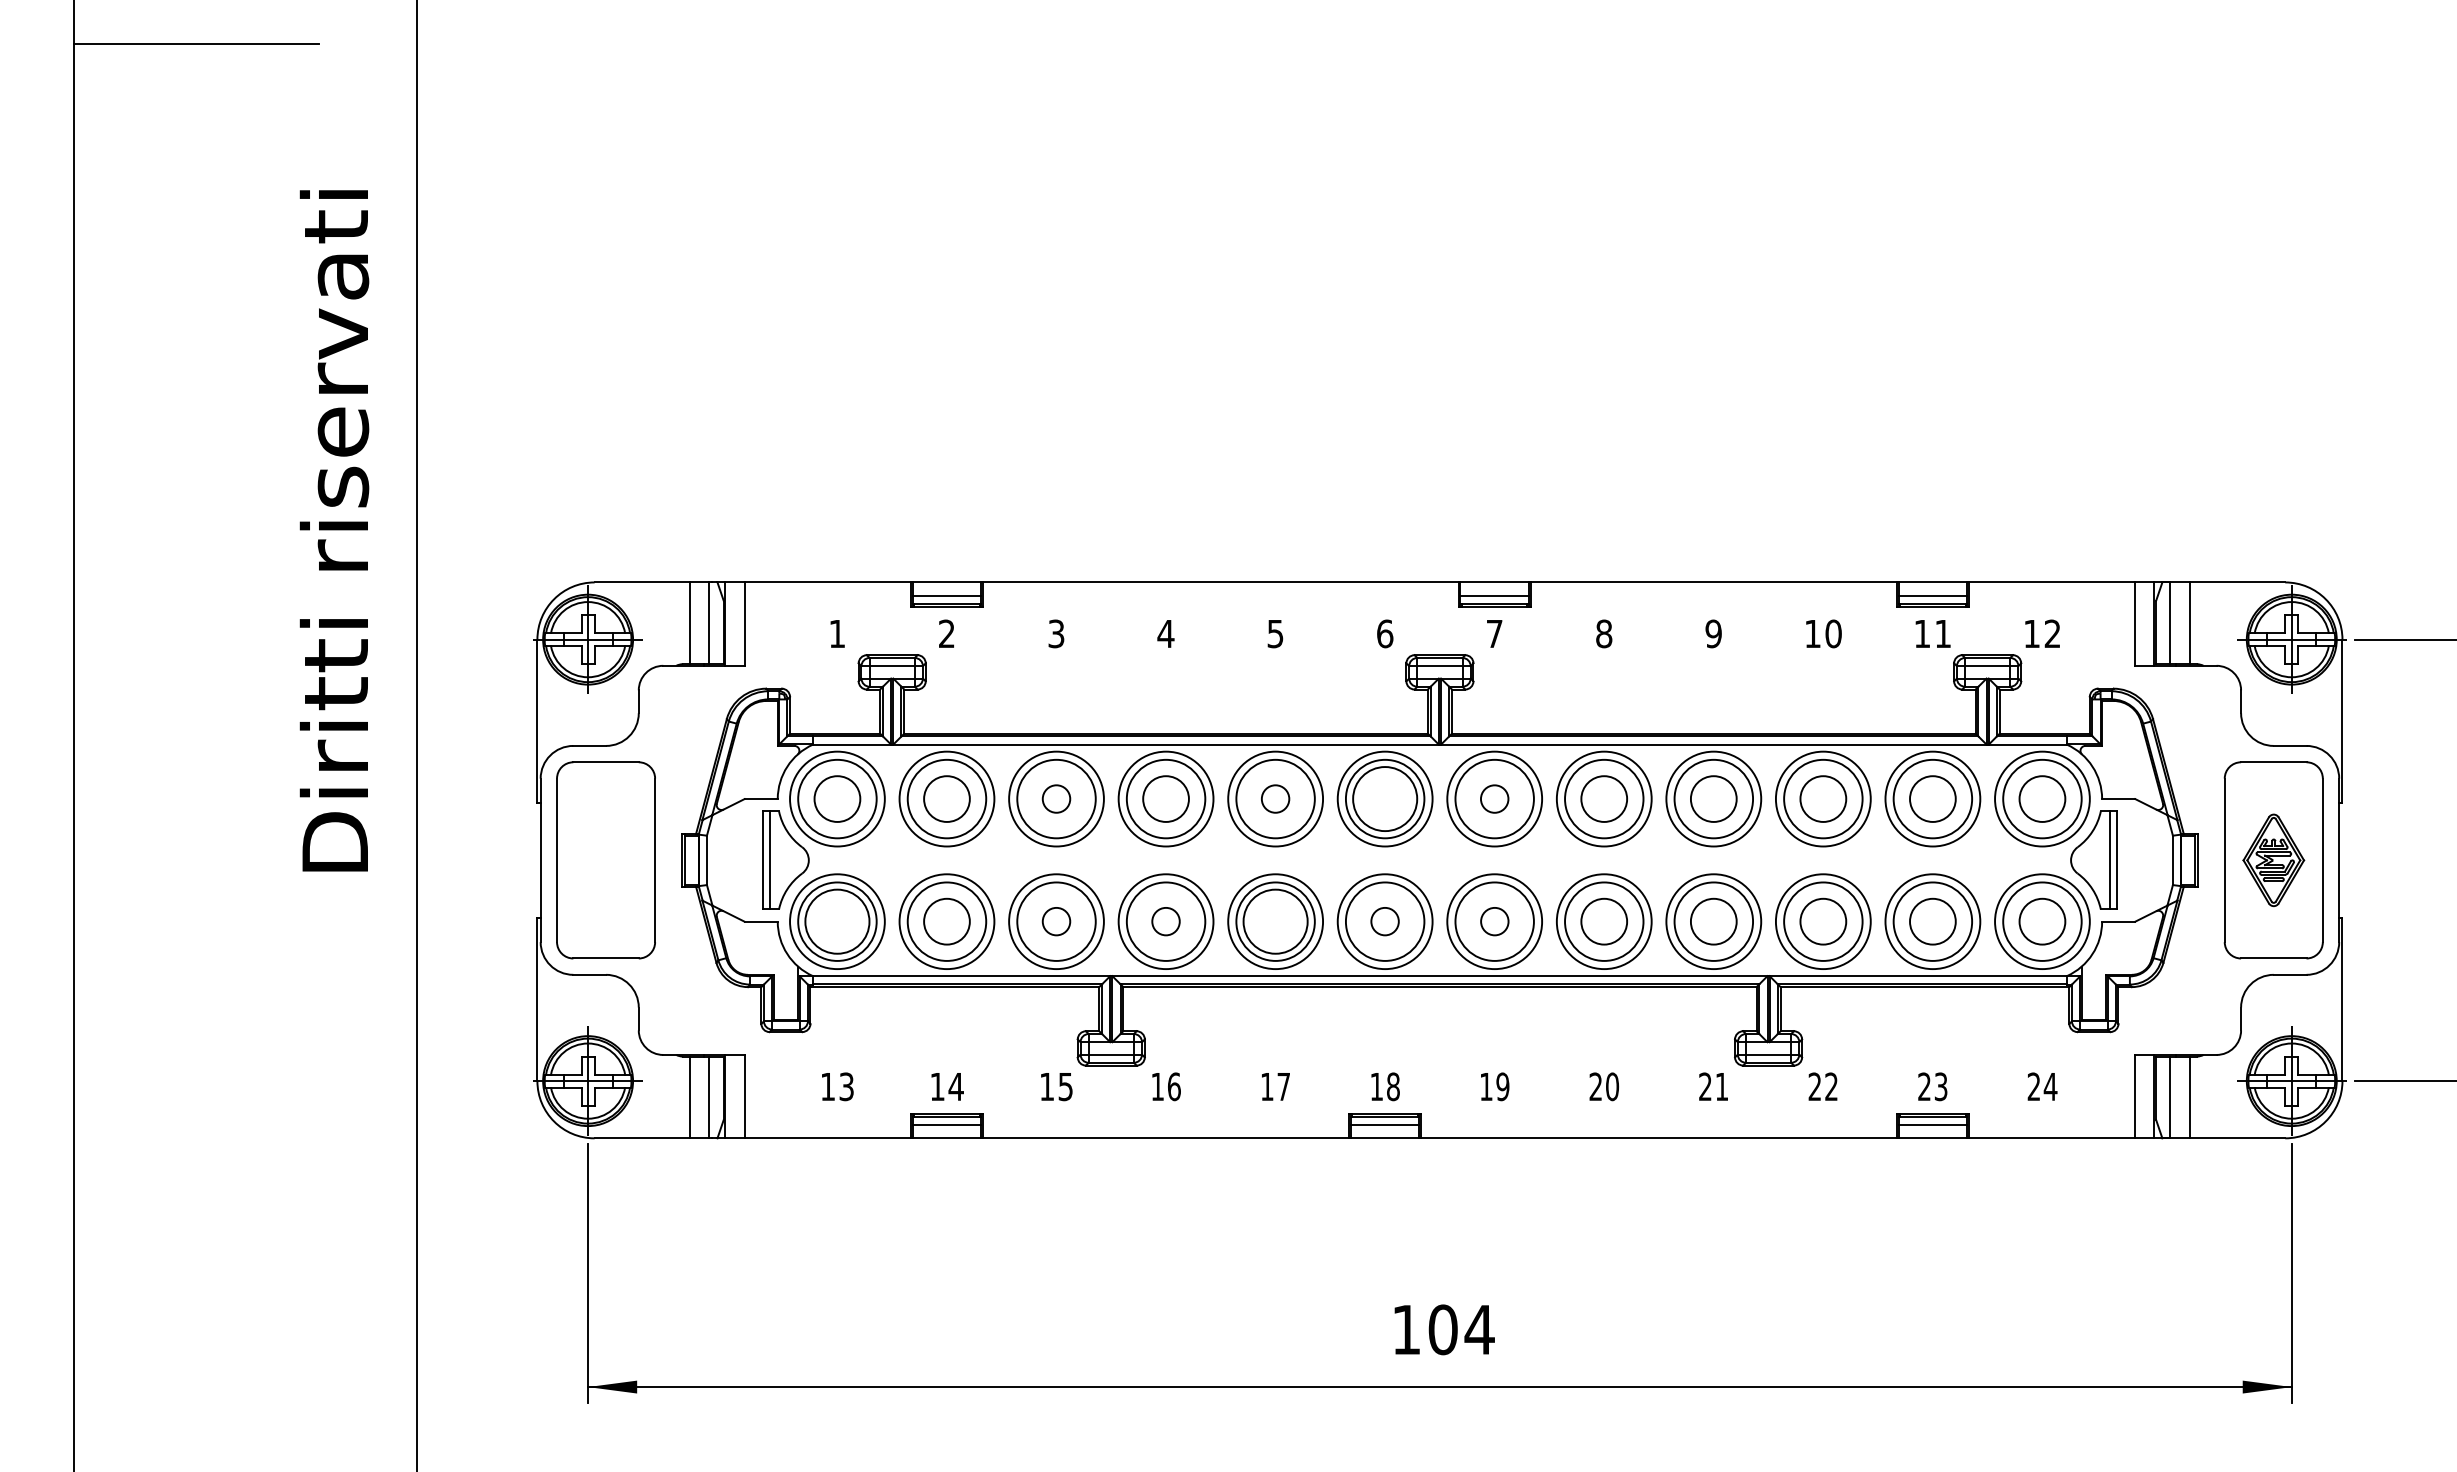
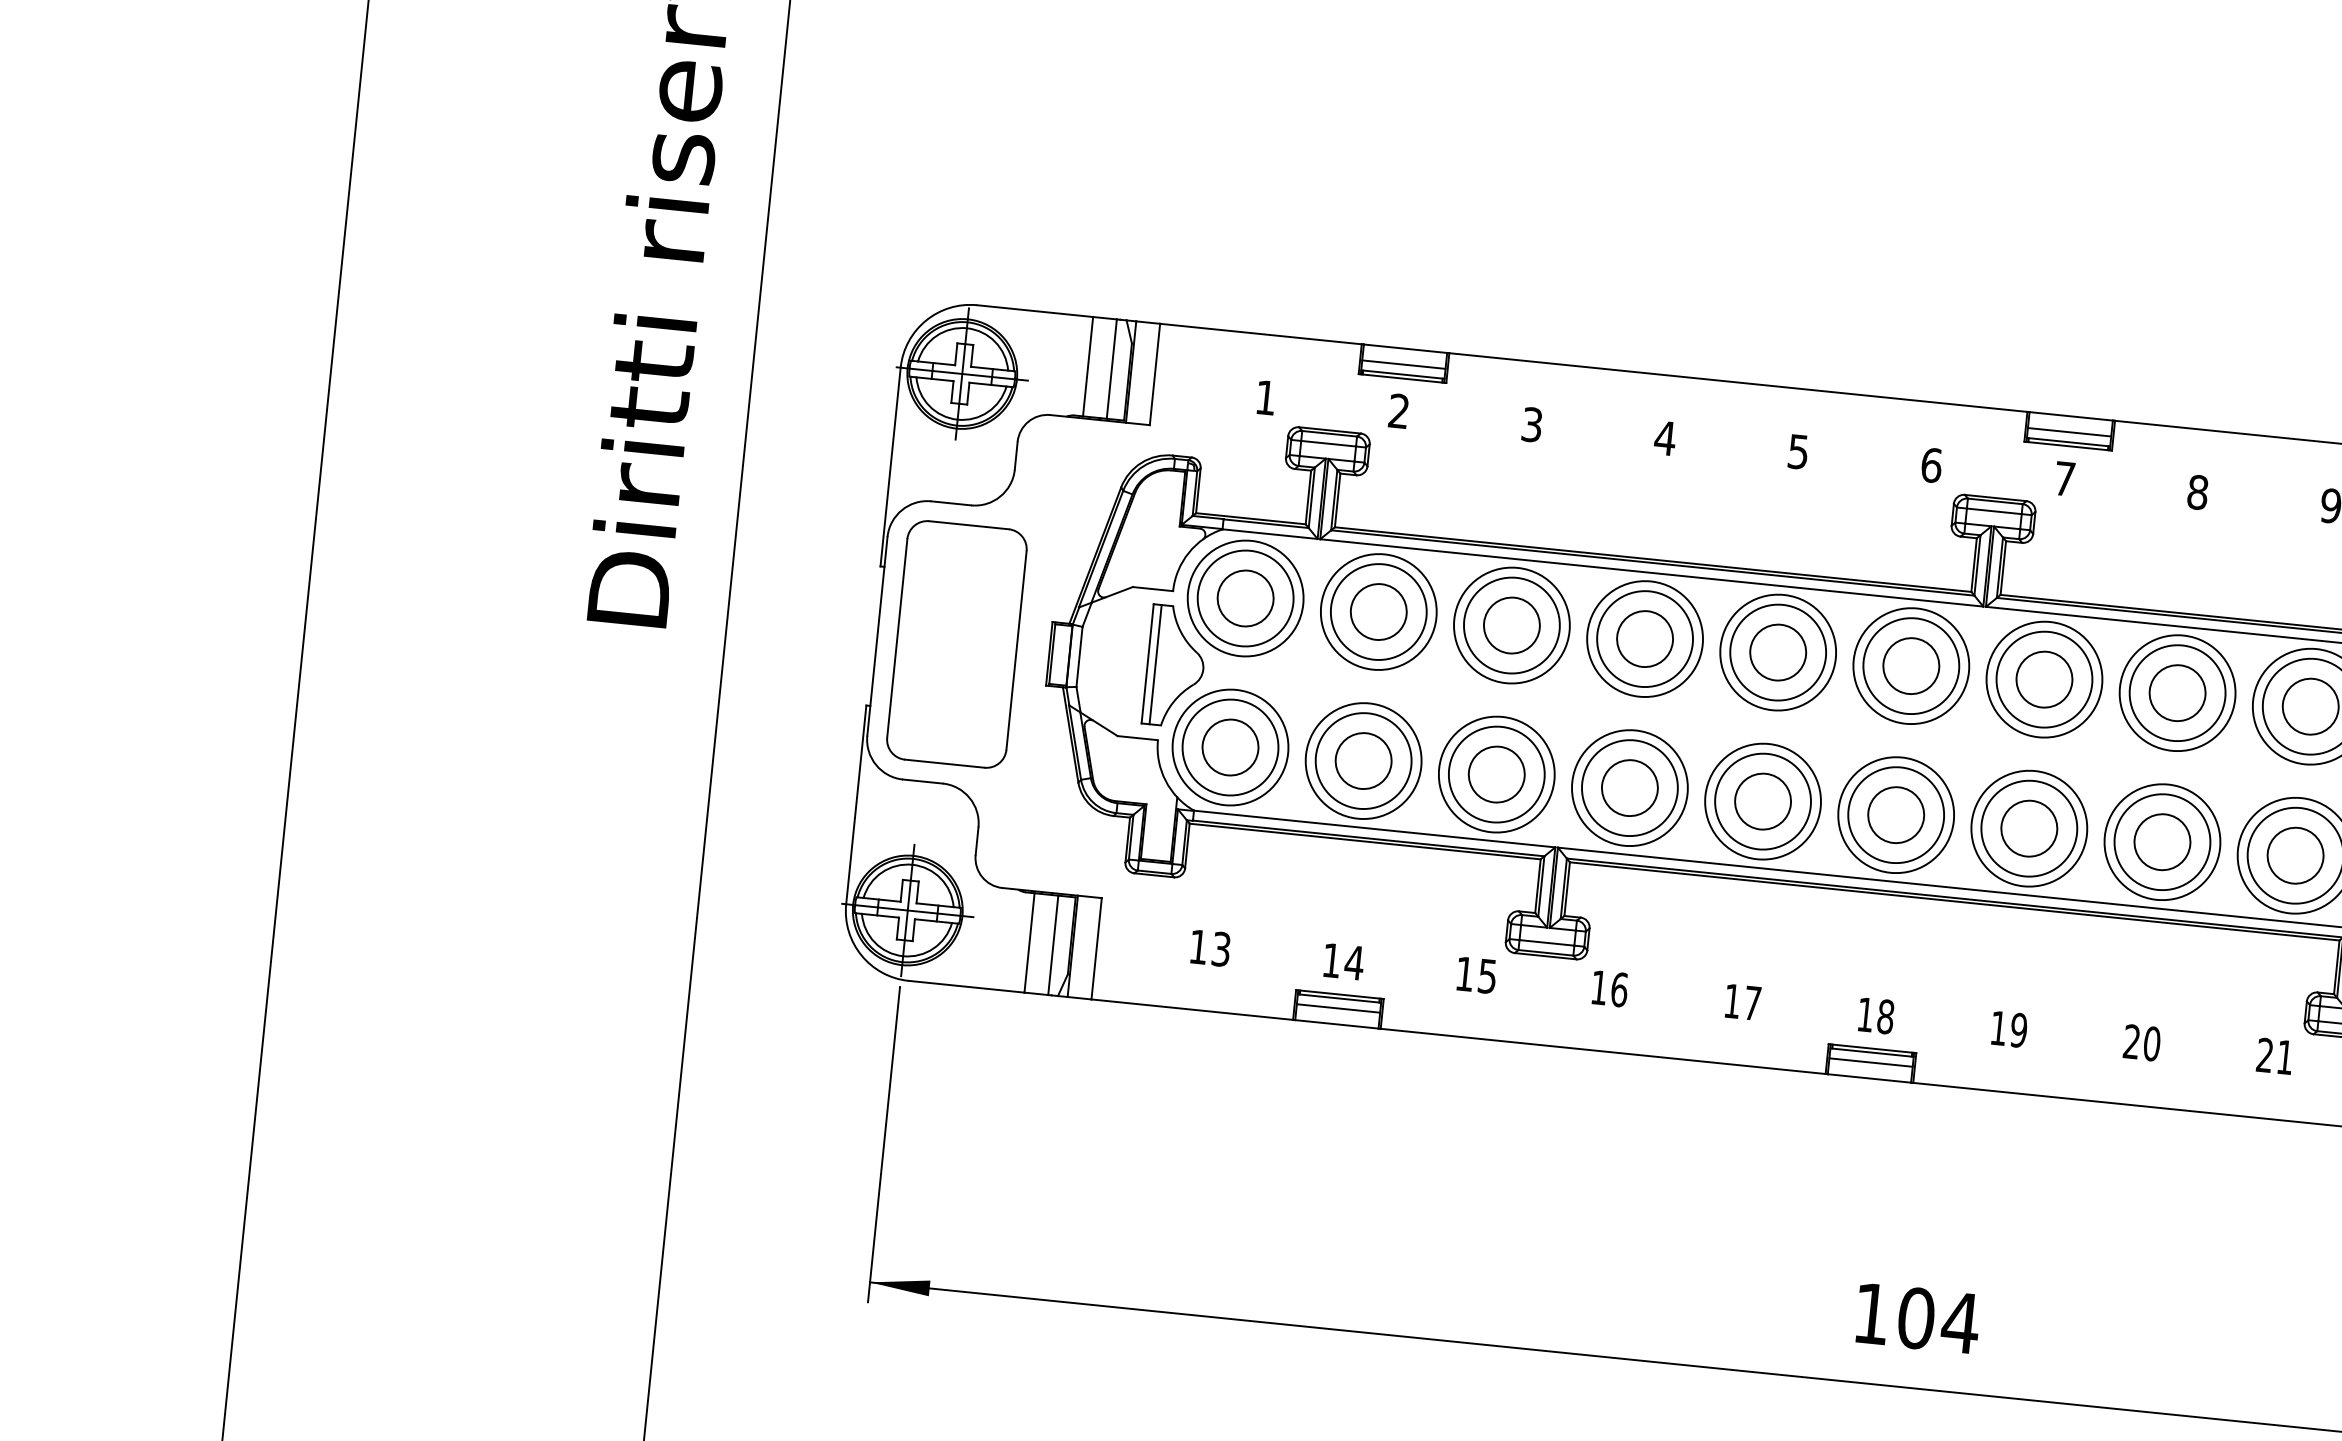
circle: (1056, 798) -> (1511, 624), size x1.67
circle: (1275, 798) -> (1778, 651), size x1.67
circle: (1385, 798) -> (1911, 665), size x0.71
circle: (1494, 798) -> (2044, 678), size x1.67
circle: (837, 921) -> (1230, 747), size x0.71
circle: (1056, 921) -> (1496, 774), size x1.67
circle: (1165, 921) -> (1629, 787), size x1.67
circle: (1275, 921) -> (1762, 801), size x0.71
circle: (1384, 921) -> (1895, 814), size x1.67
circle: (1494, 921) -> (2029, 828), size x1.67

